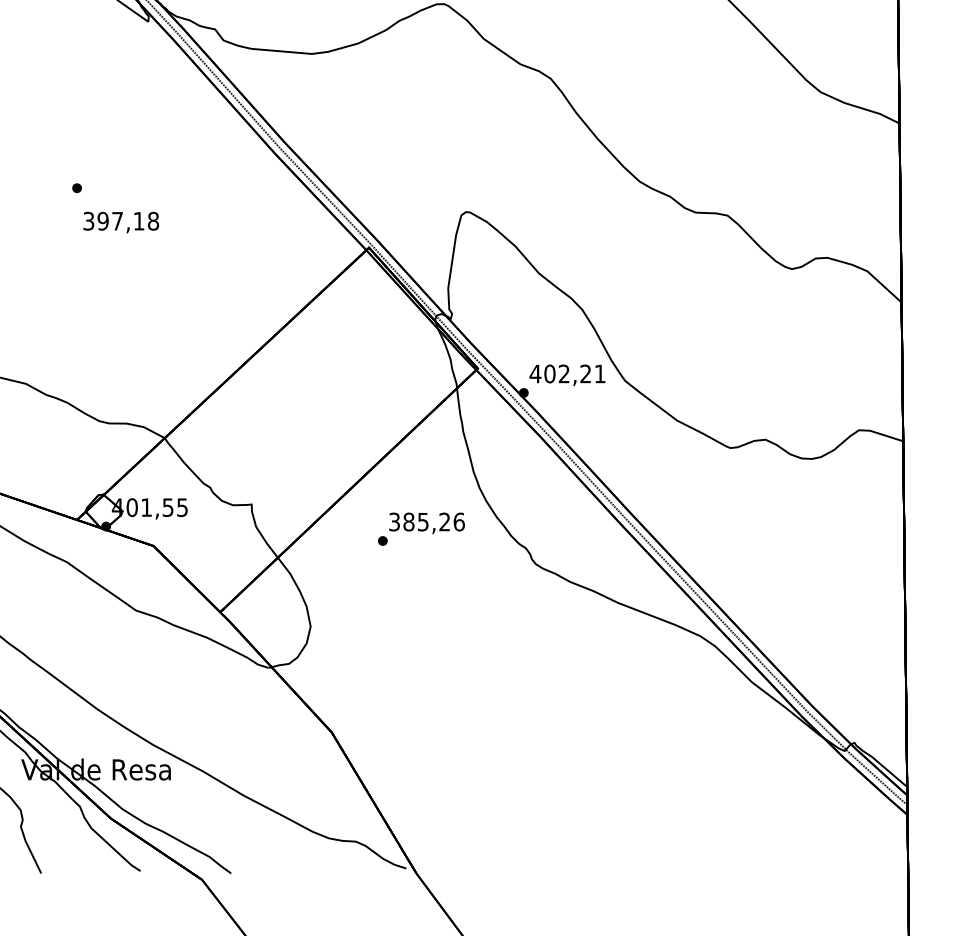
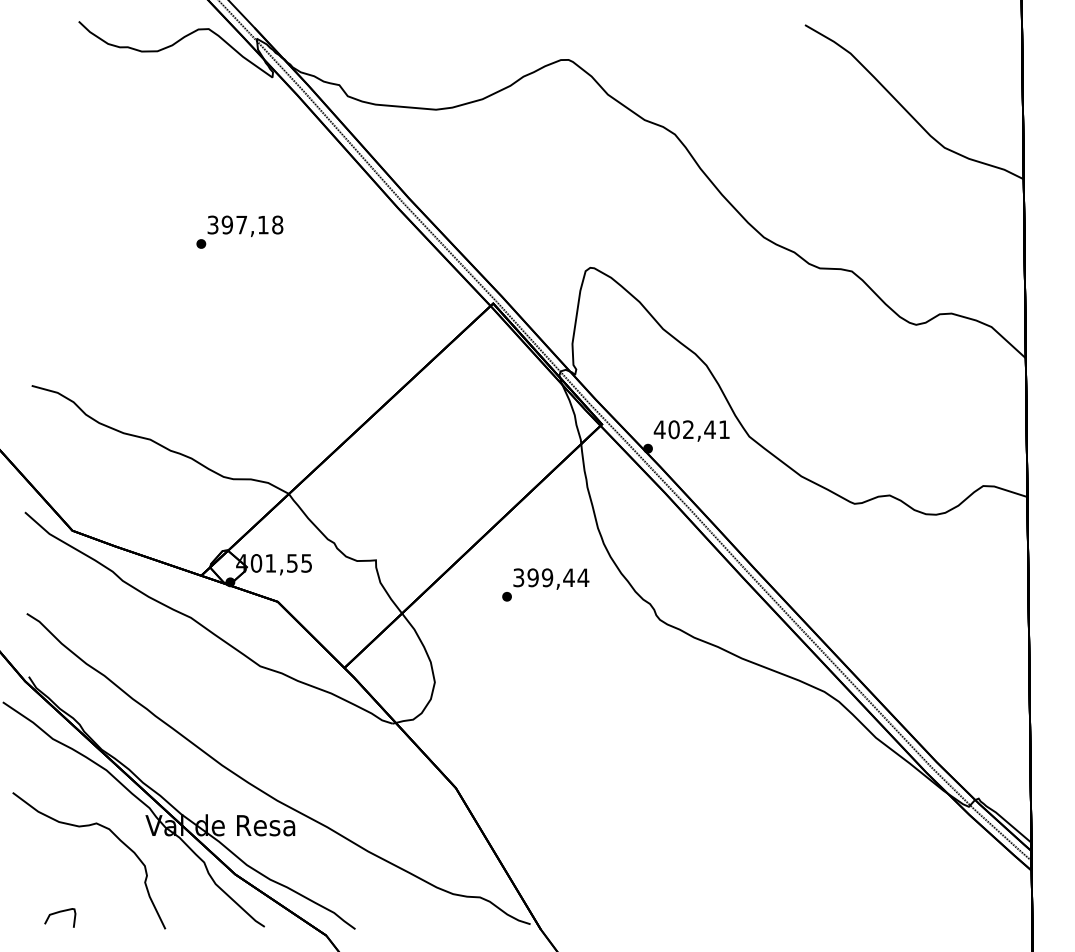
text: (121, 221) -> (245, 225), moved
text: (585, 373) -> (709, 429), 402,21 -> 402,41
text: (434, 521) -> (558, 577), 385,26 -> 399,44

